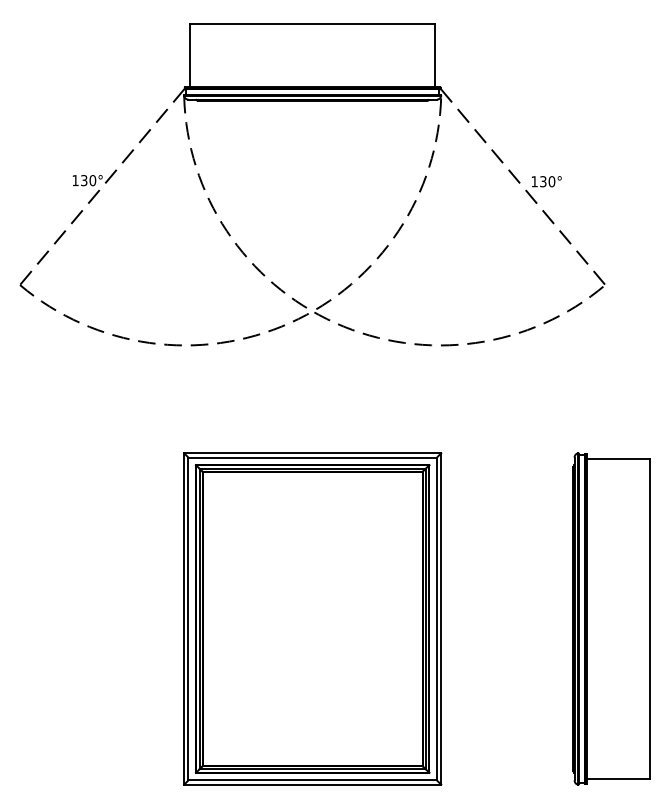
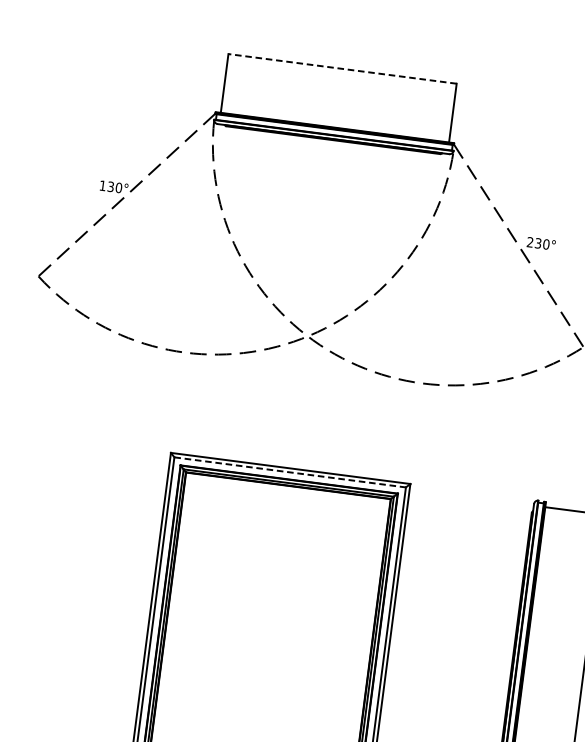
line: (312, 24) -> (342, 69), solid -> dashed
text: (534, 181) -> (530, 242), 130° -> 230°
line: (313, 457) -> (290, 472), solid -> dashed

